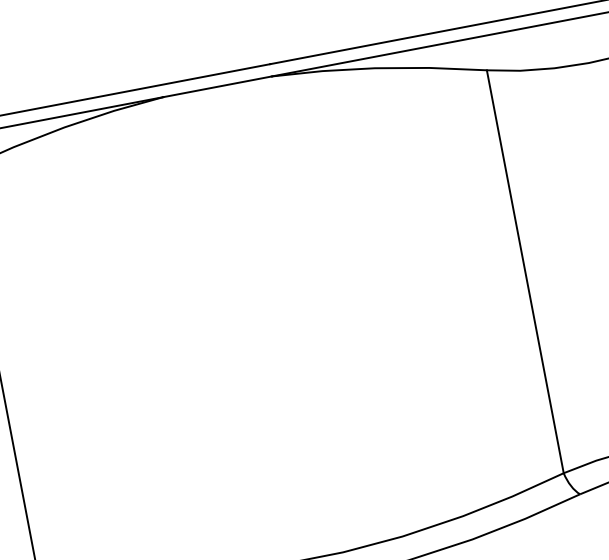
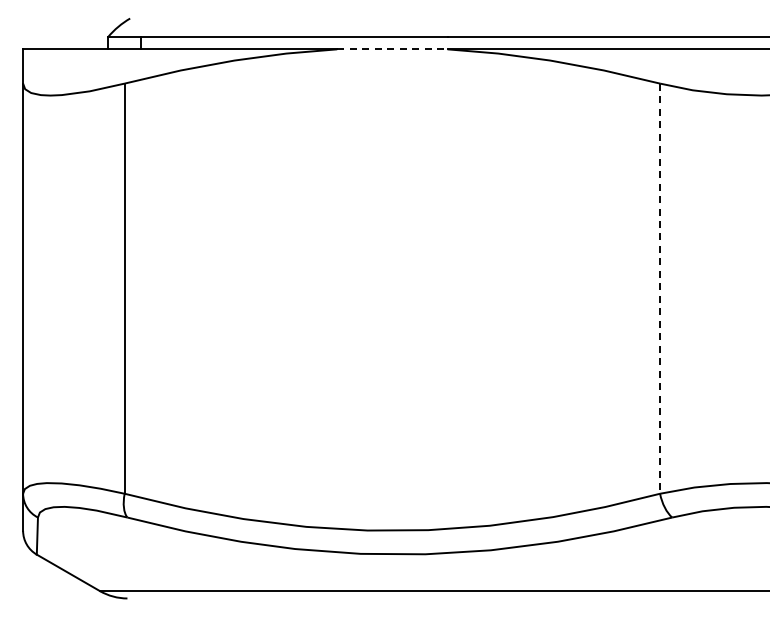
line: (217, 86) -> (392, 49), solid -> dashed
line: (525, 272) -> (660, 289), solid -> dashed

